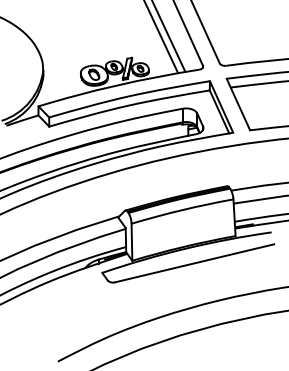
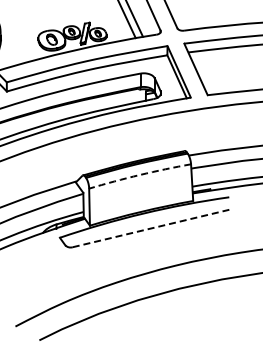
arc: (182, 210) -> (140, 175), solid -> dashed
line: (194, 263) -> (152, 228), solid -> dashed

